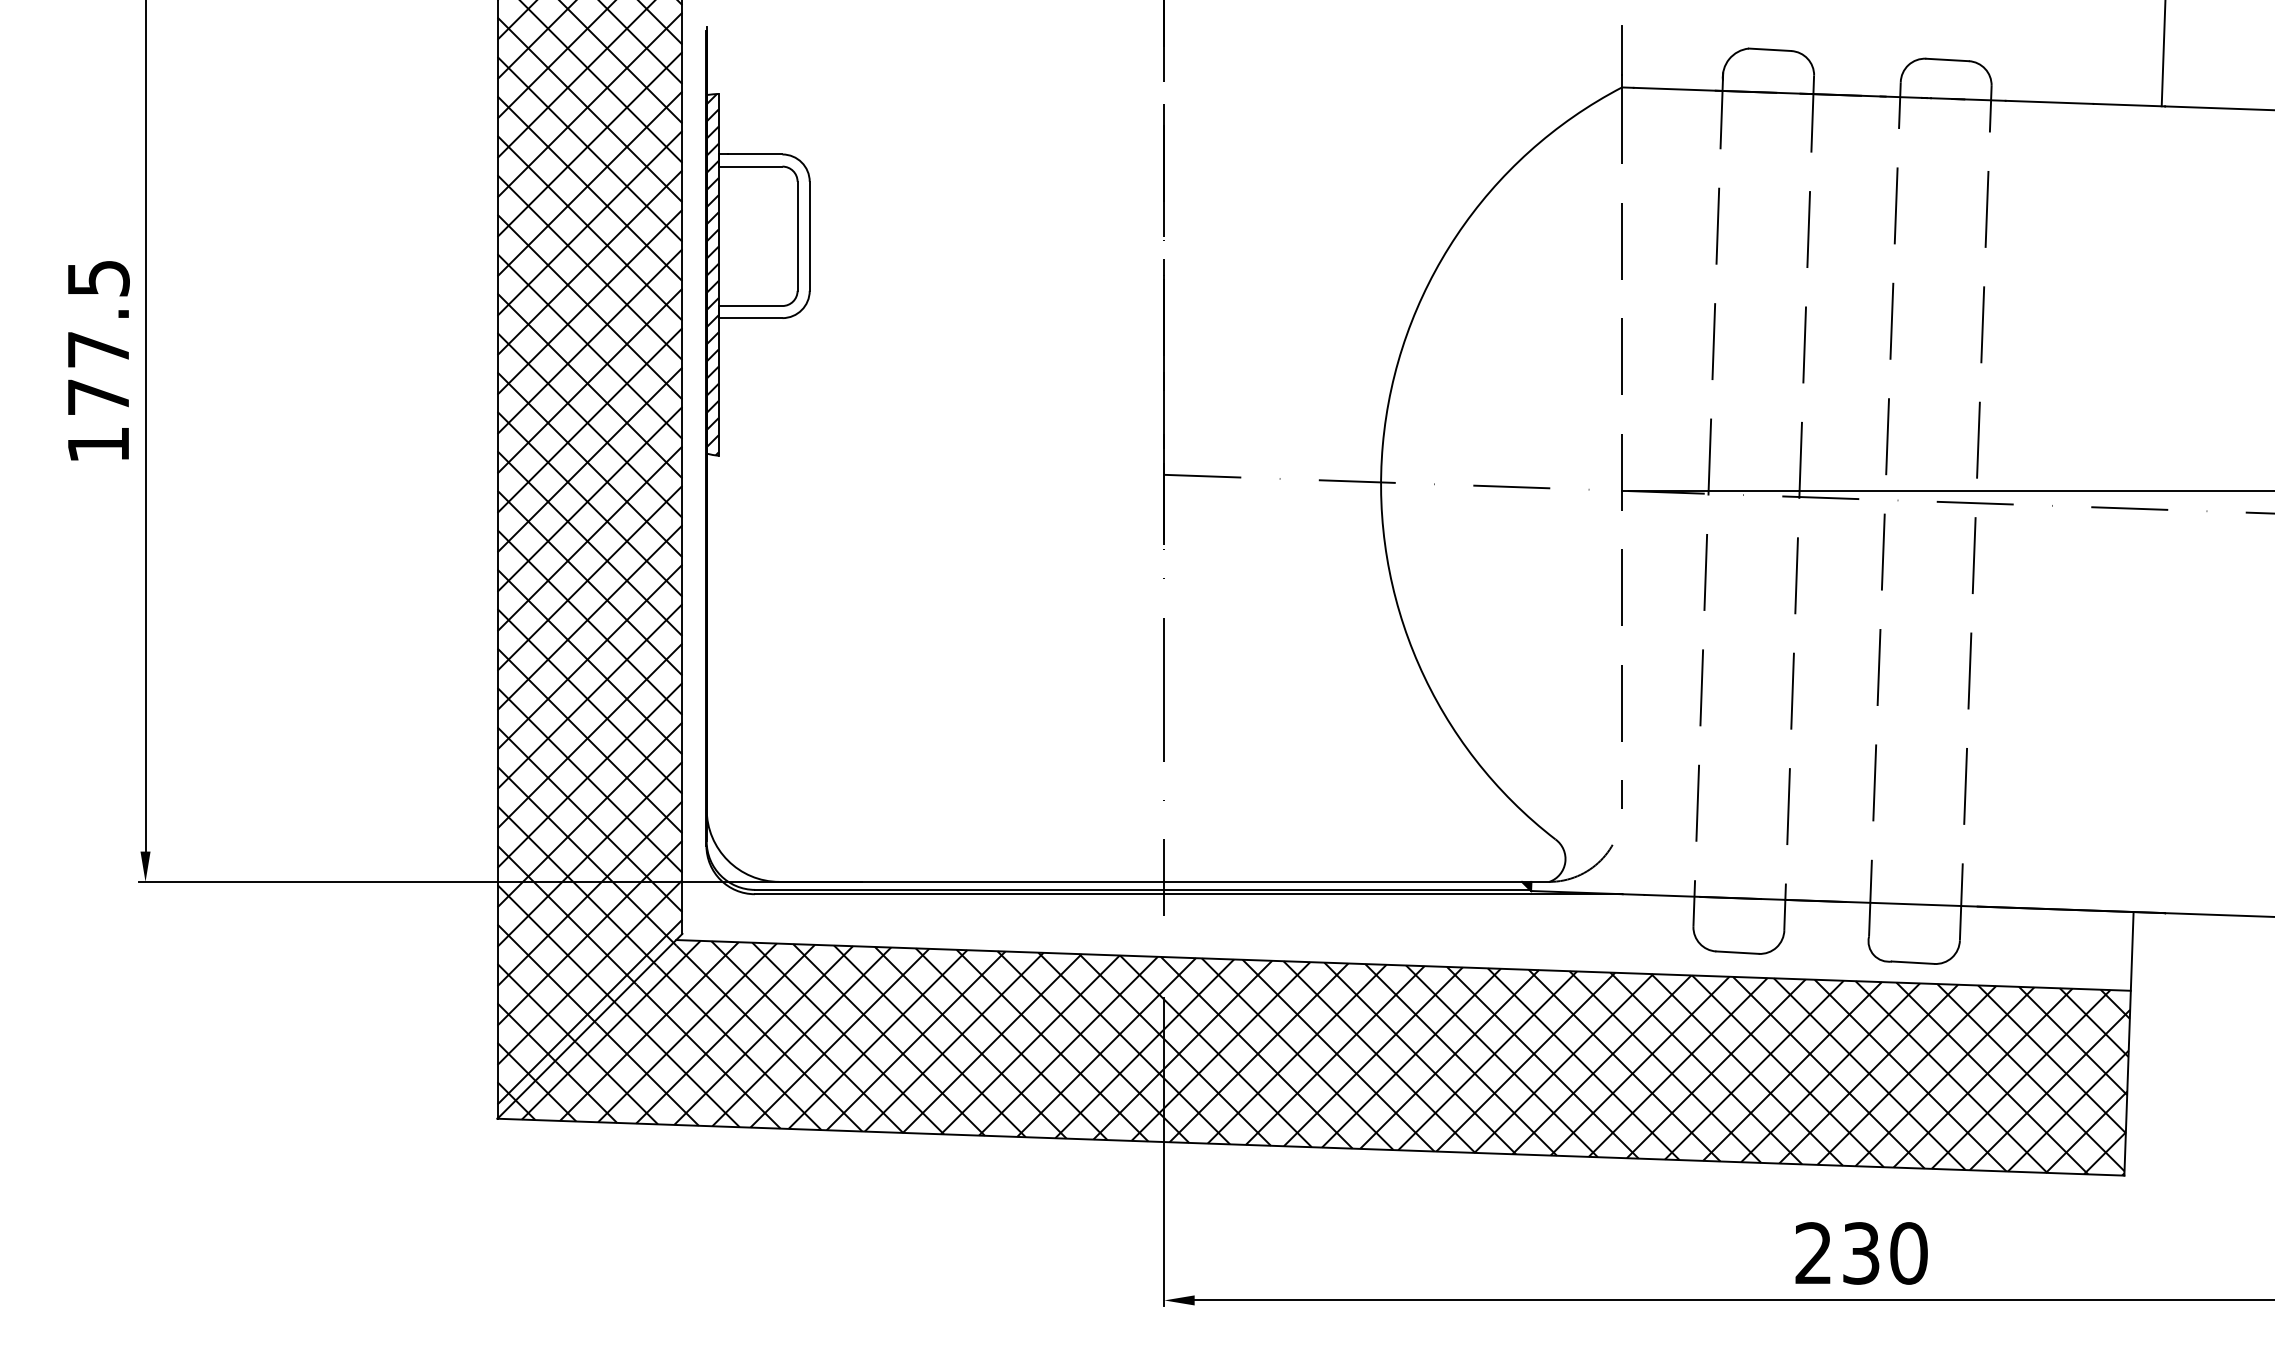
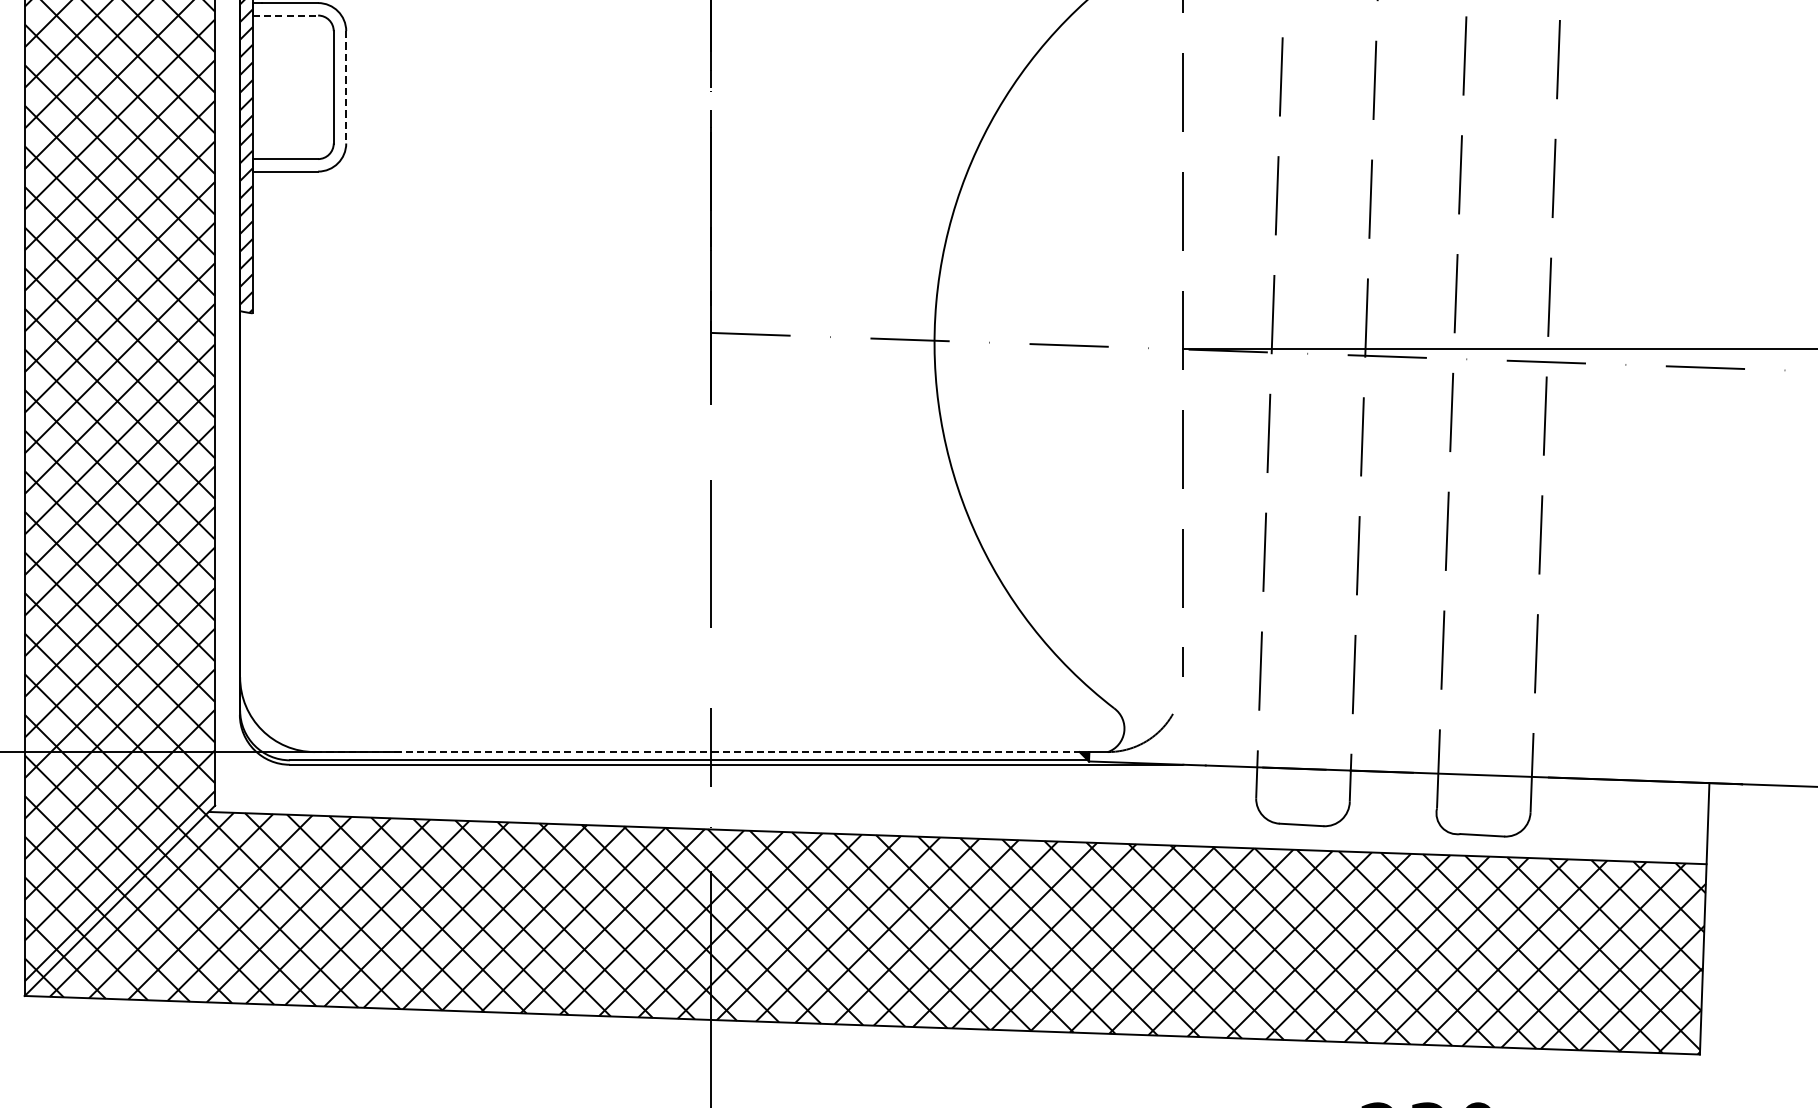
line: (750, 166) -> (285, 15), solid -> dashed
line: (809, 236) -> (346, 87), solid -> dashed
line: (1151, 881) -> (698, 751), solid -> dashed

